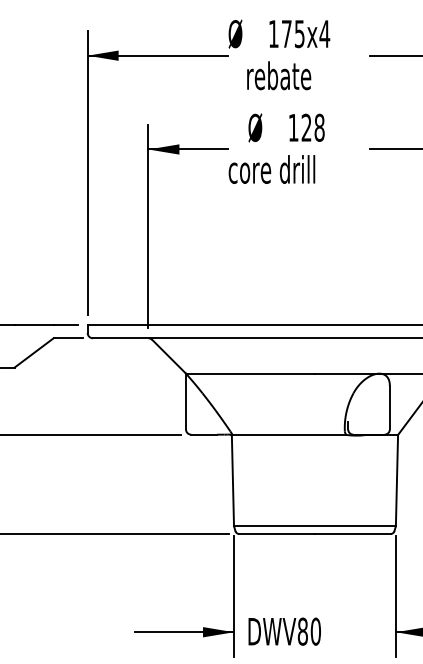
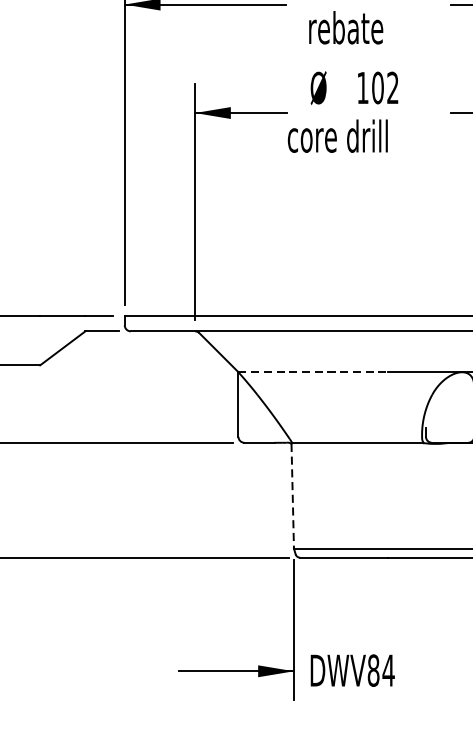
text: (312, 127) -> (384, 87), 128 -> 102
line: (250, 373) -> (313, 372), solid -> dashed
line: (232, 481) -> (292, 496), solid -> dashed
text: (315, 631) -> (388, 670), DWV80 -> DWV84

